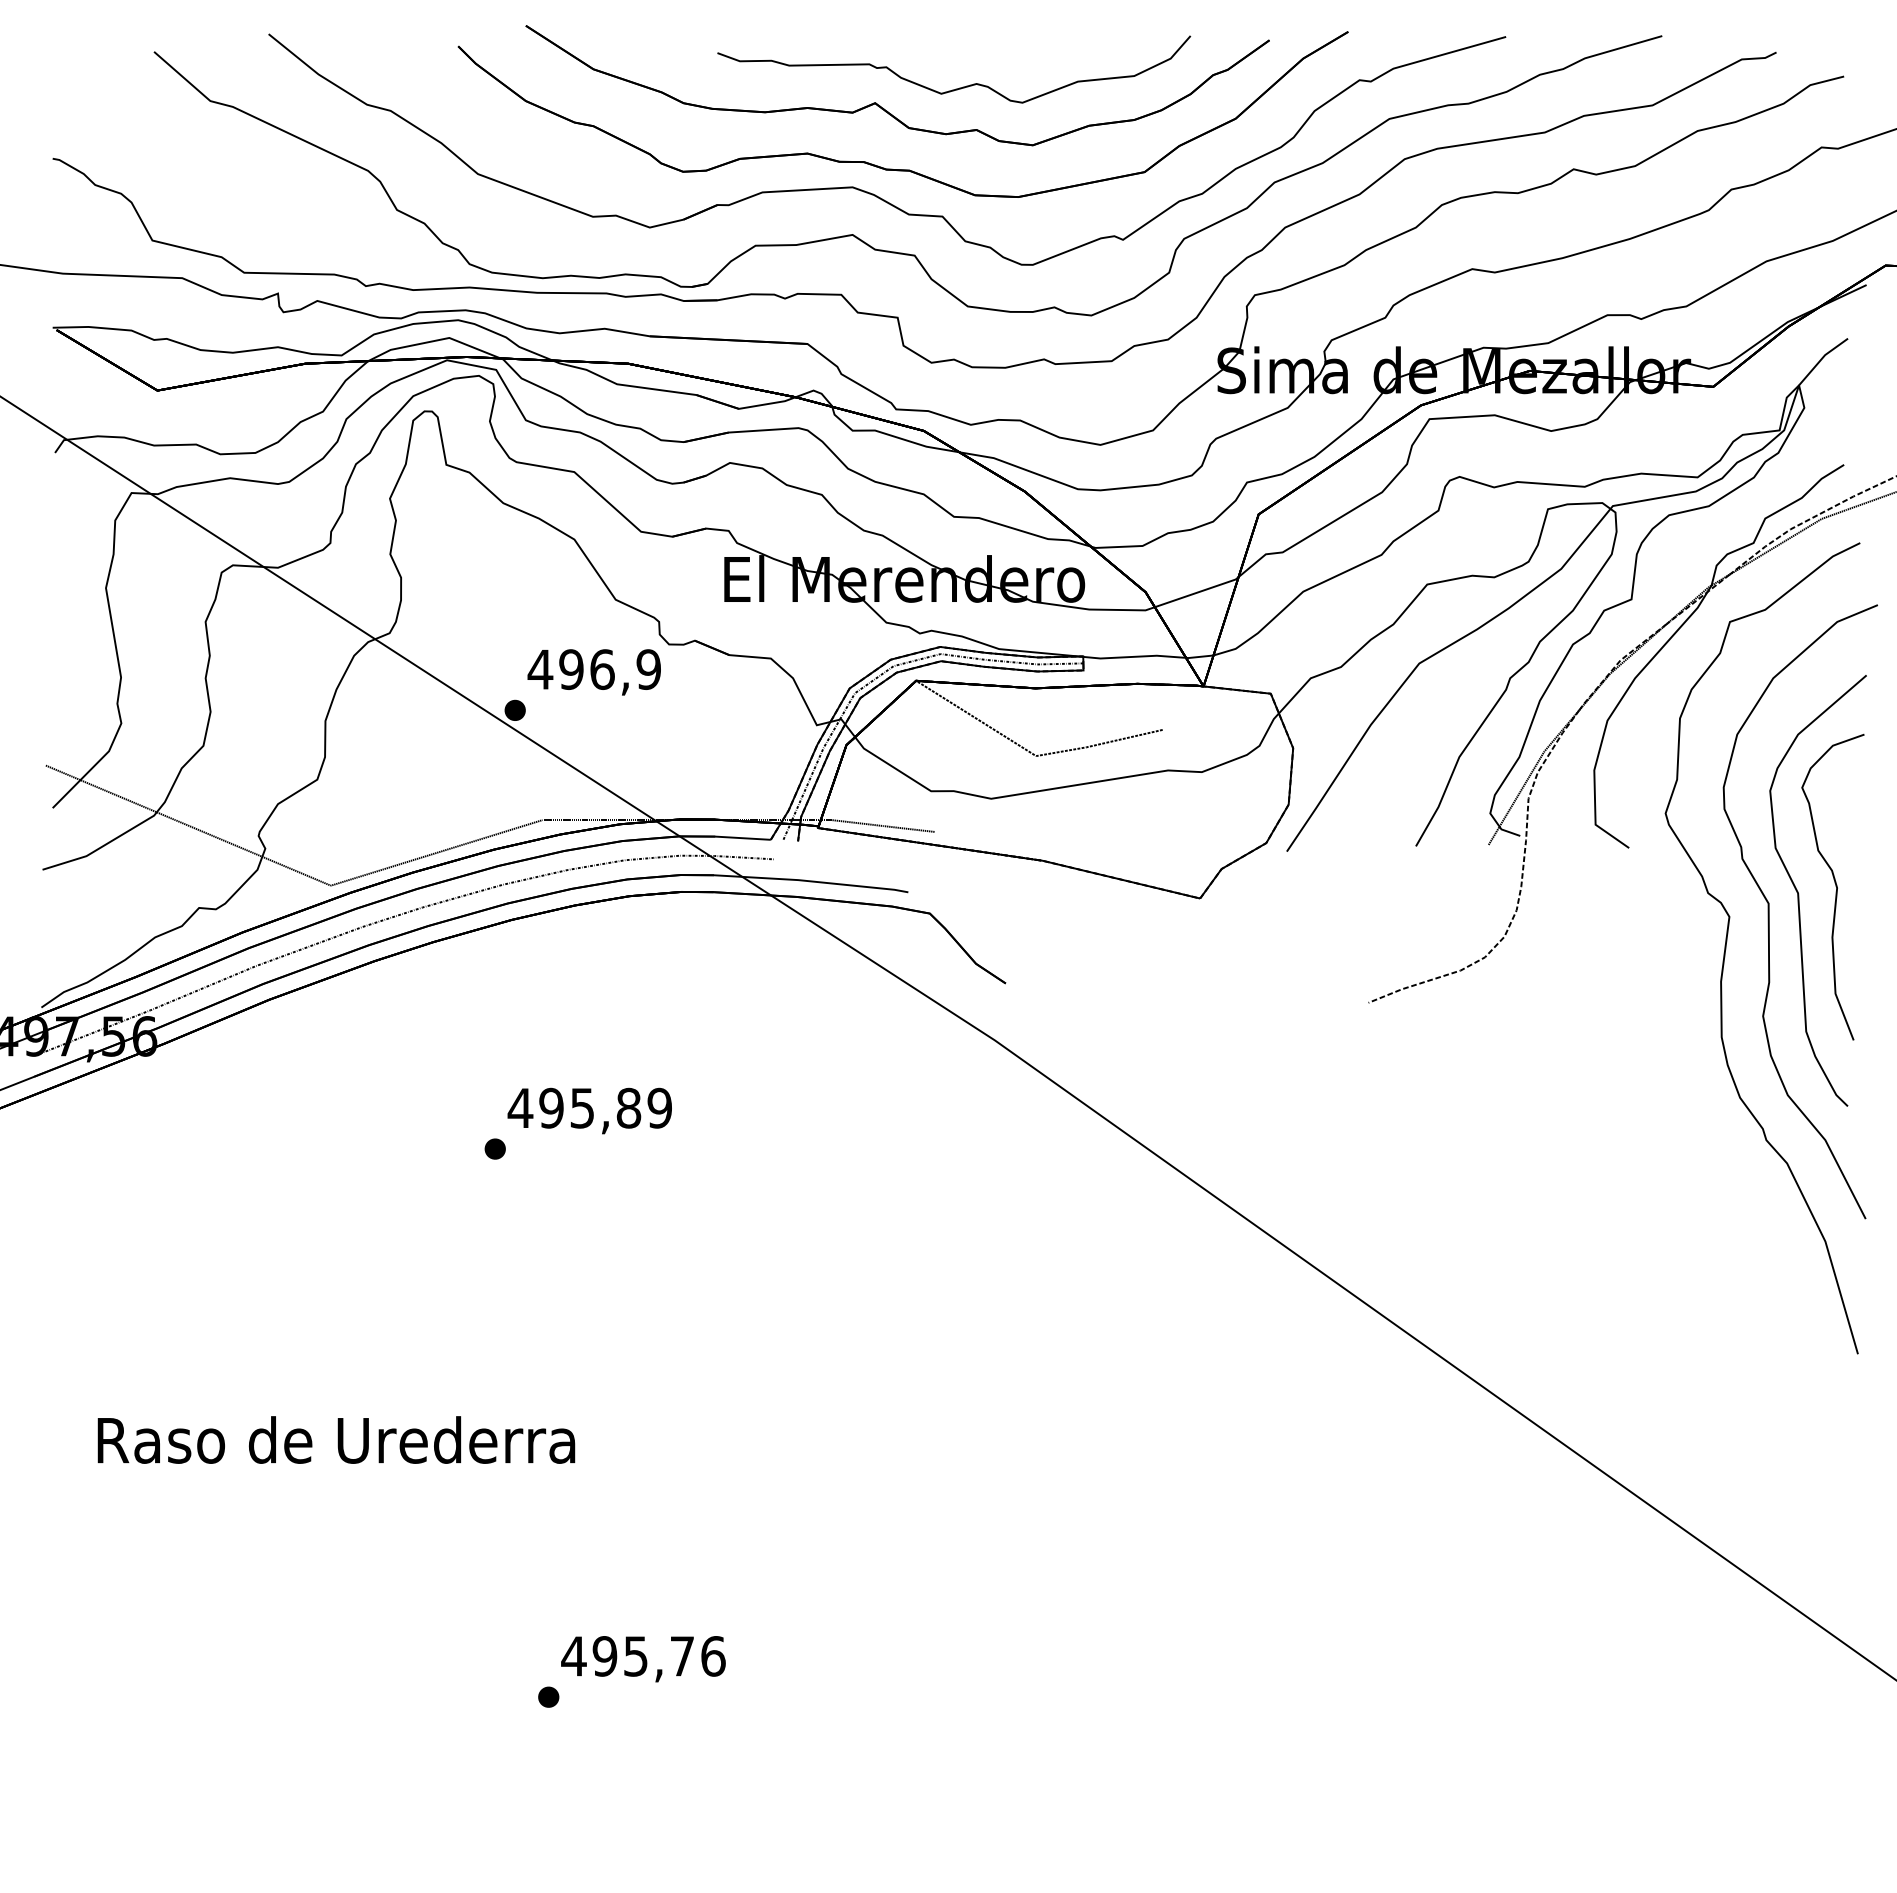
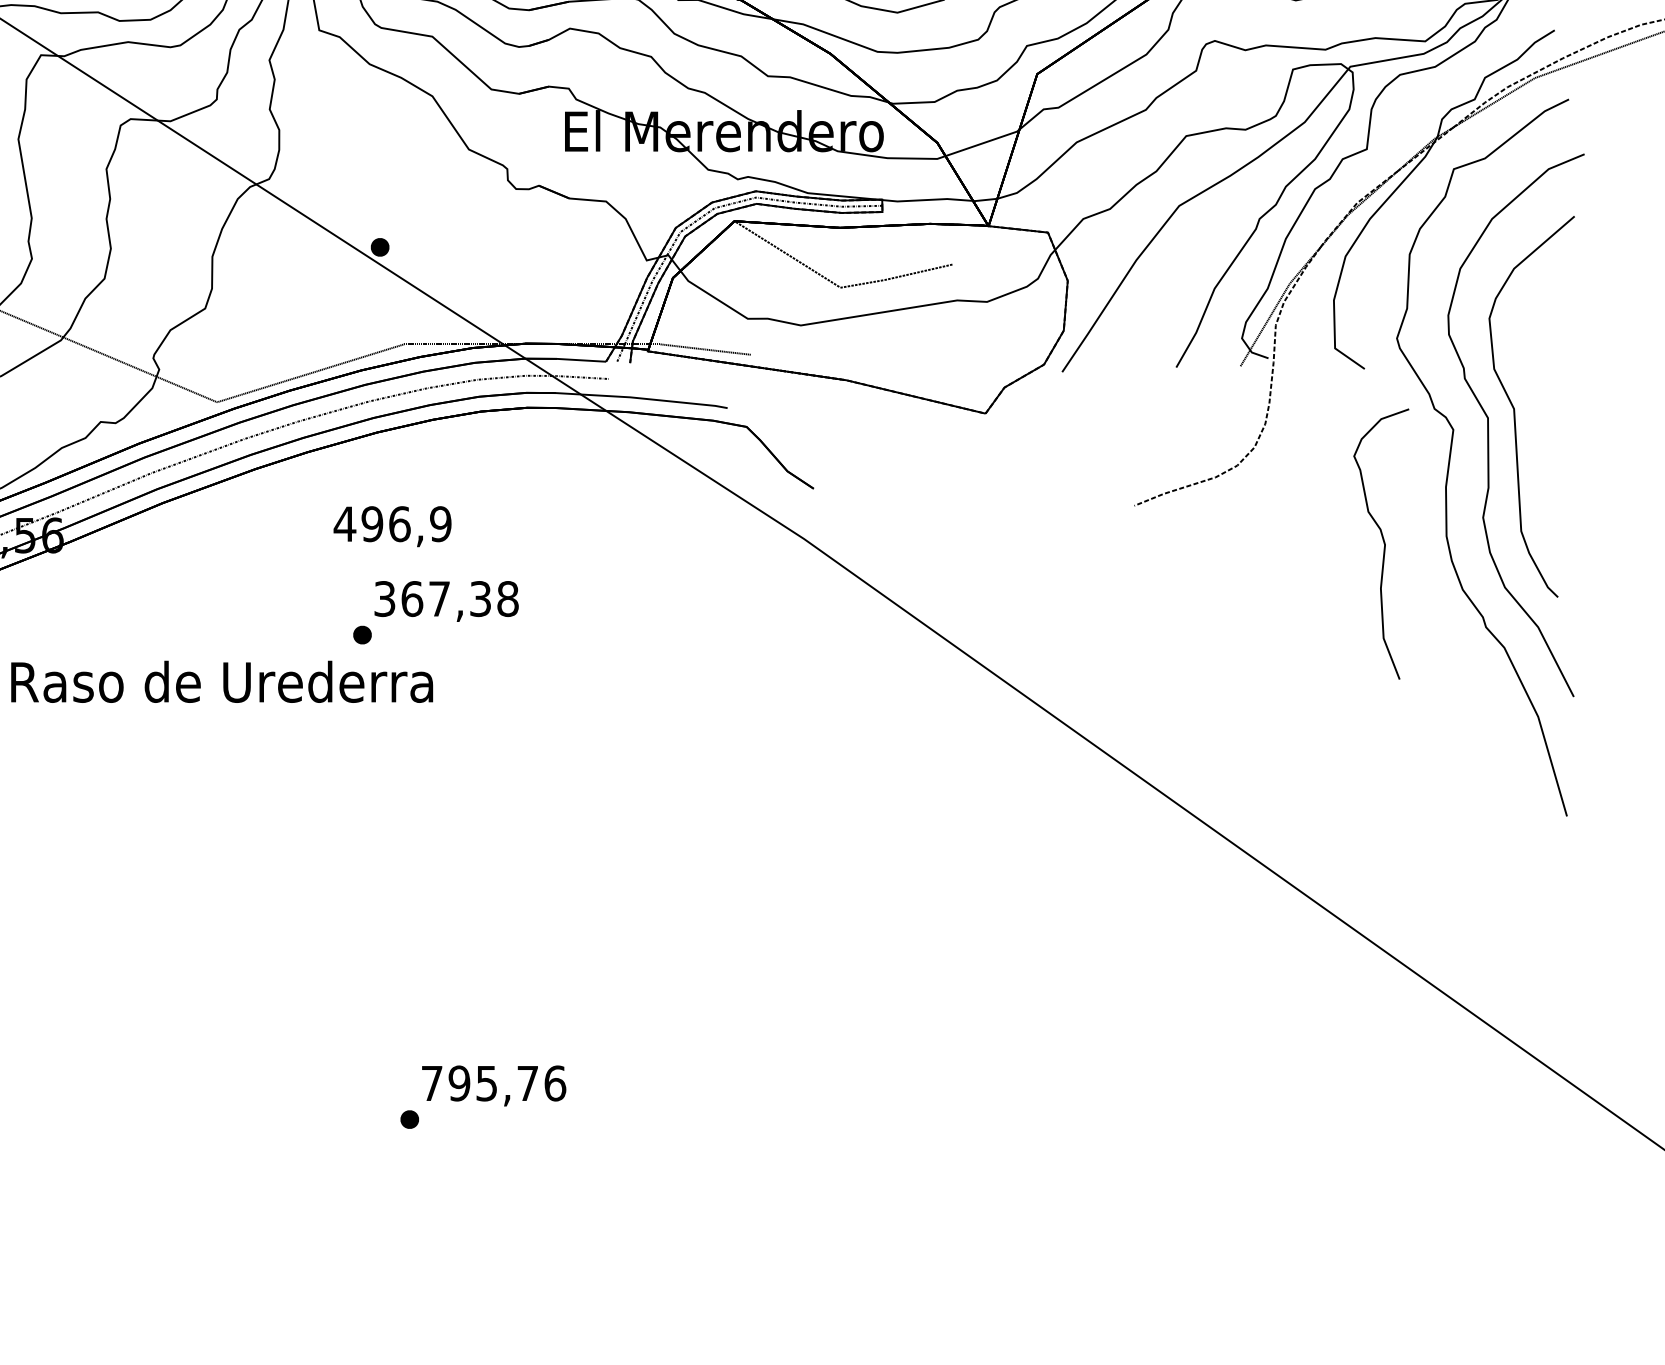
text: (593, 672) -> (391, 526), moved
curve: (1835, 886) -> (1383, 543), moved
text: (589, 1107) -> (445, 598), 495,89 -> 367,38
text: (336, 1439) -> (222, 681), moved
text: (573, 1656) -> (431, 1083), 495,76 -> 795,76

